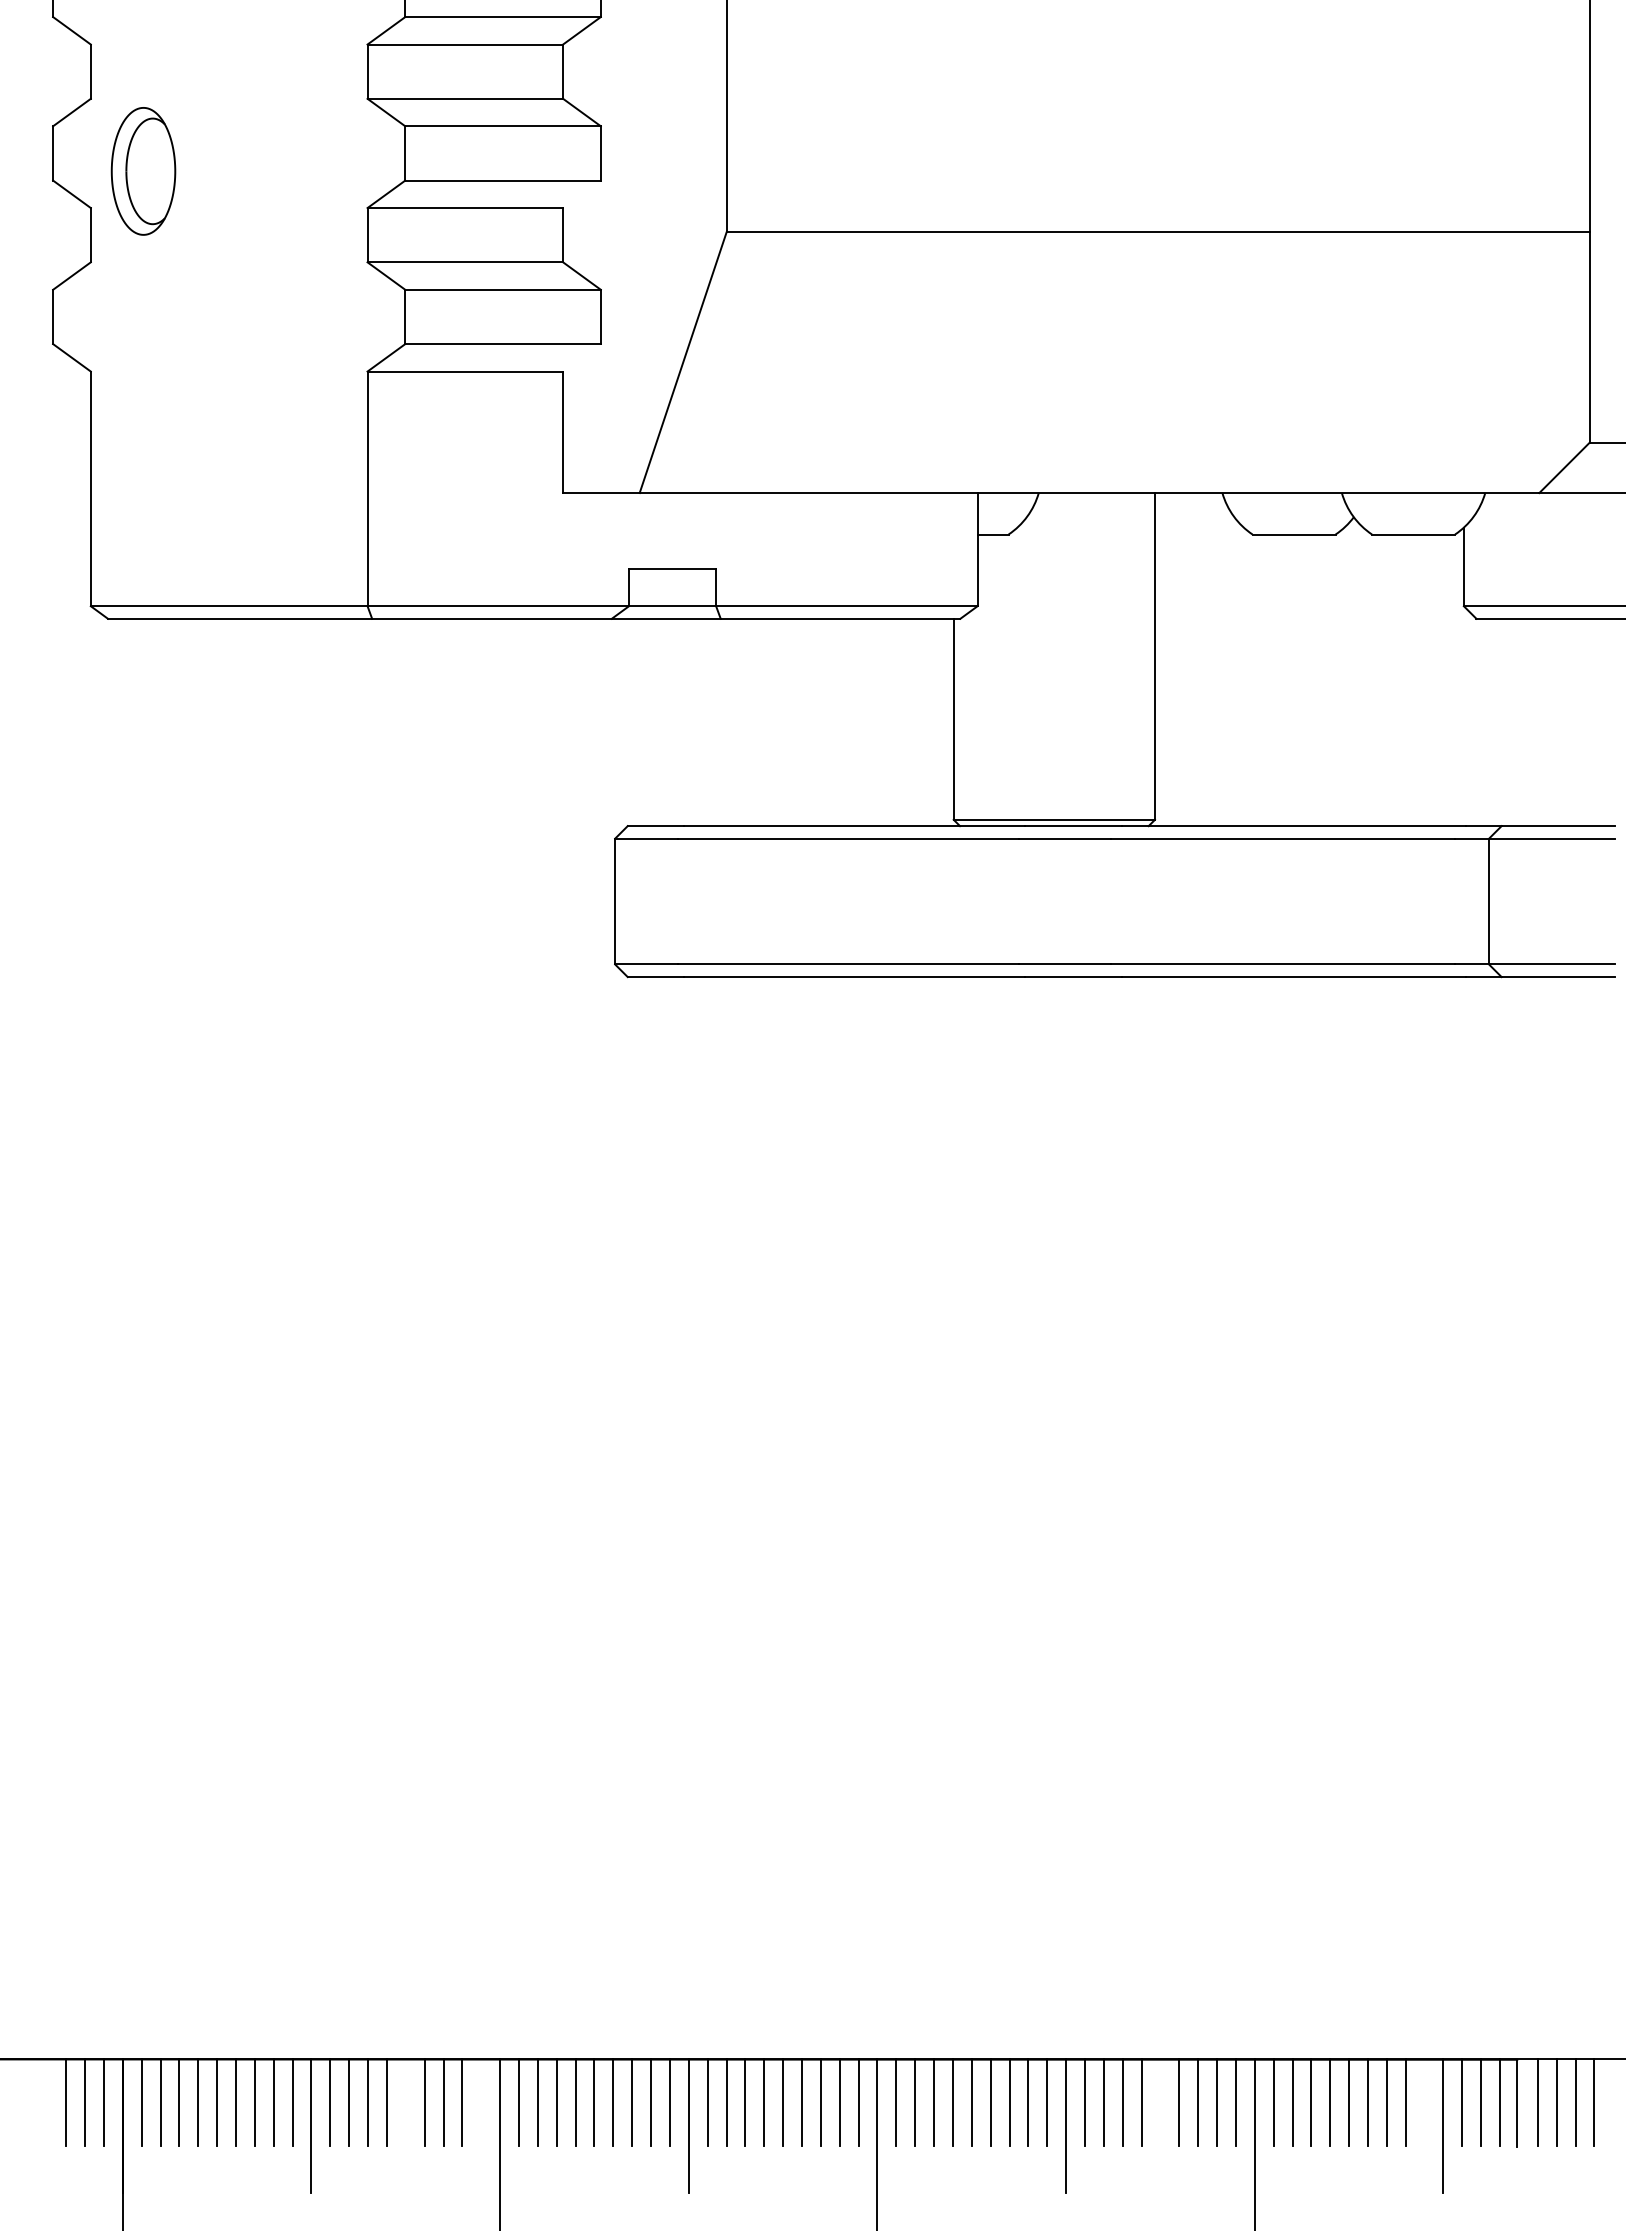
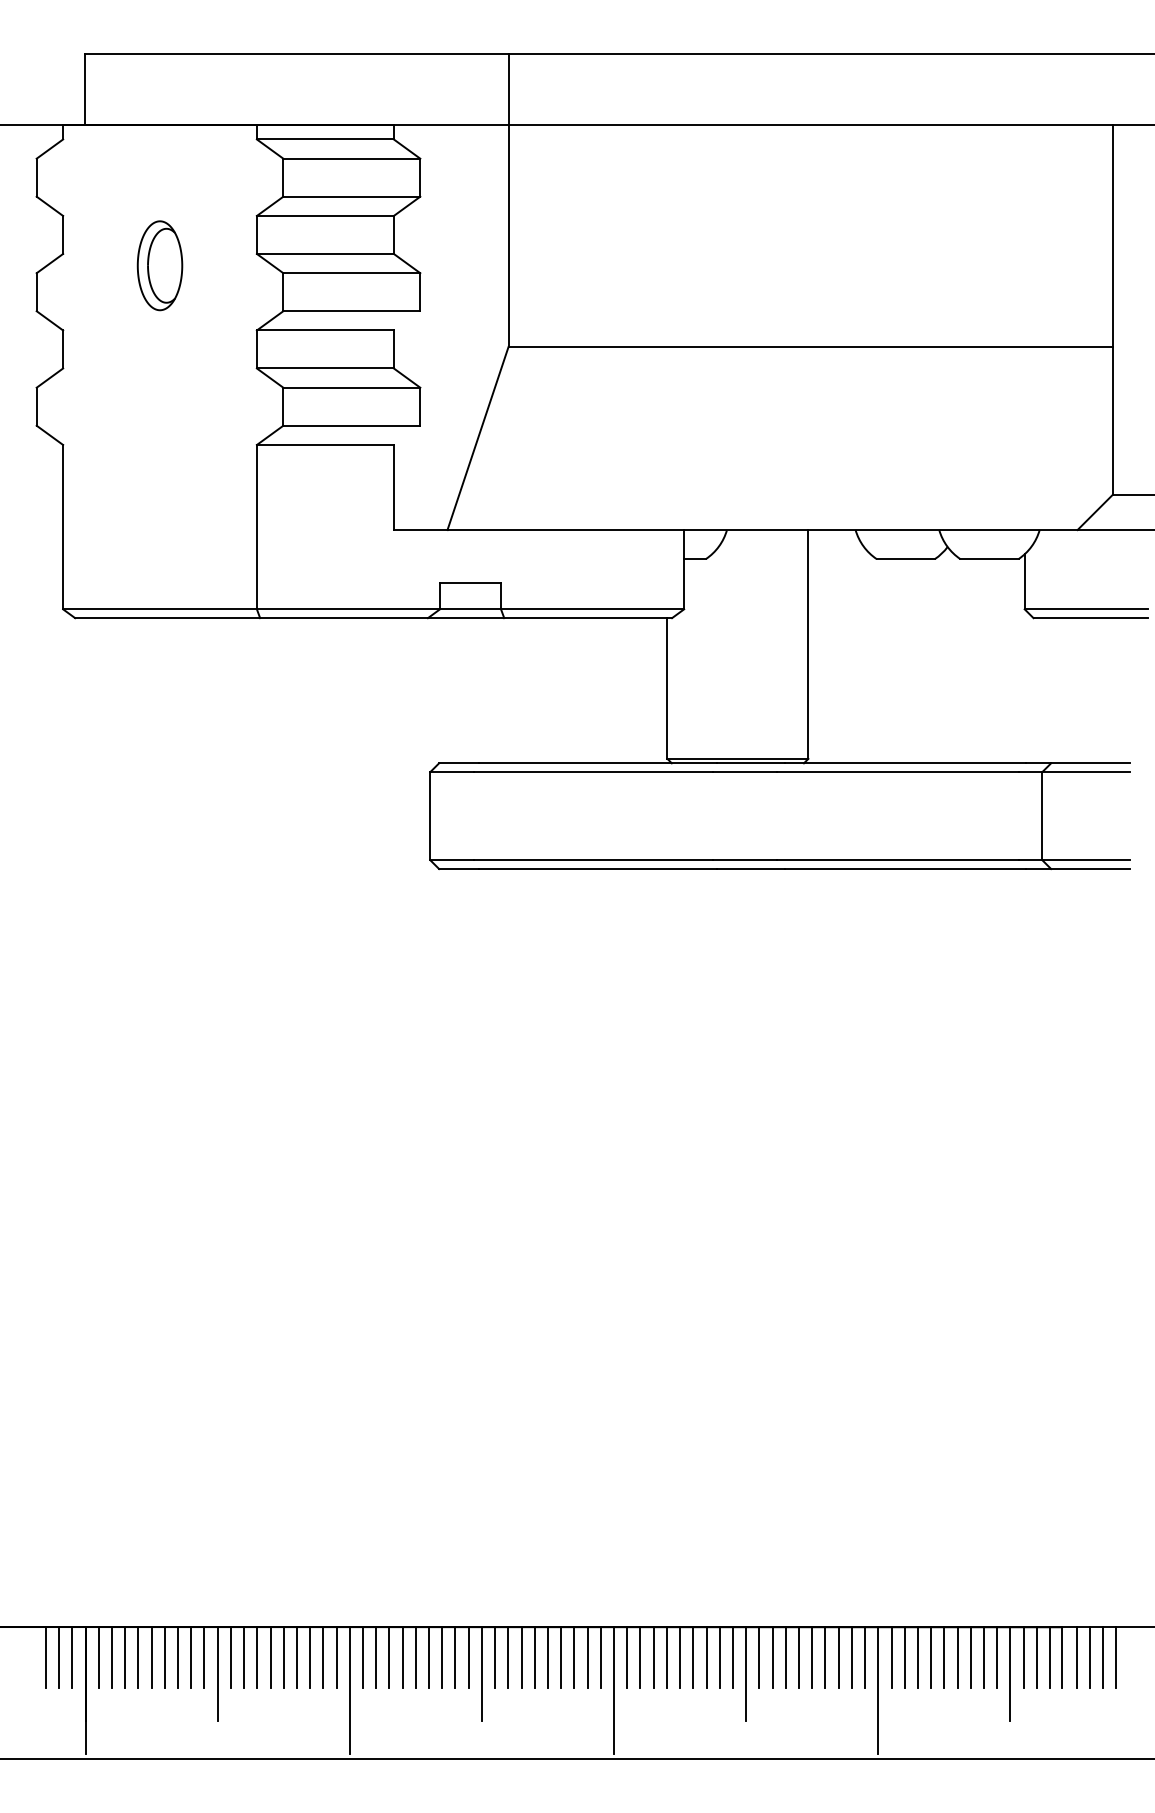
part: (142, 170) -> (159, 265), moved
line: (405, 2101) -> (283, 1656), added
line: (481, 2101) -> (336, 1656), added
line: (1160, 2101) -> (812, 1656), added
line: (1425, 2101) -> (997, 1656), added

